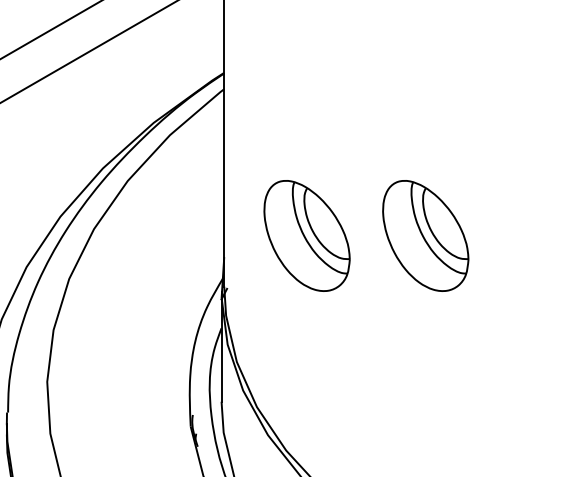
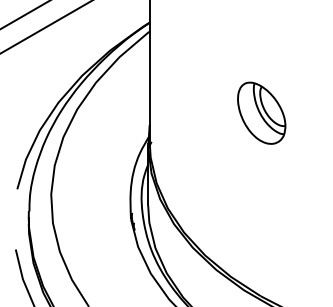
part: (306, 234) -> (195, 112), removed

